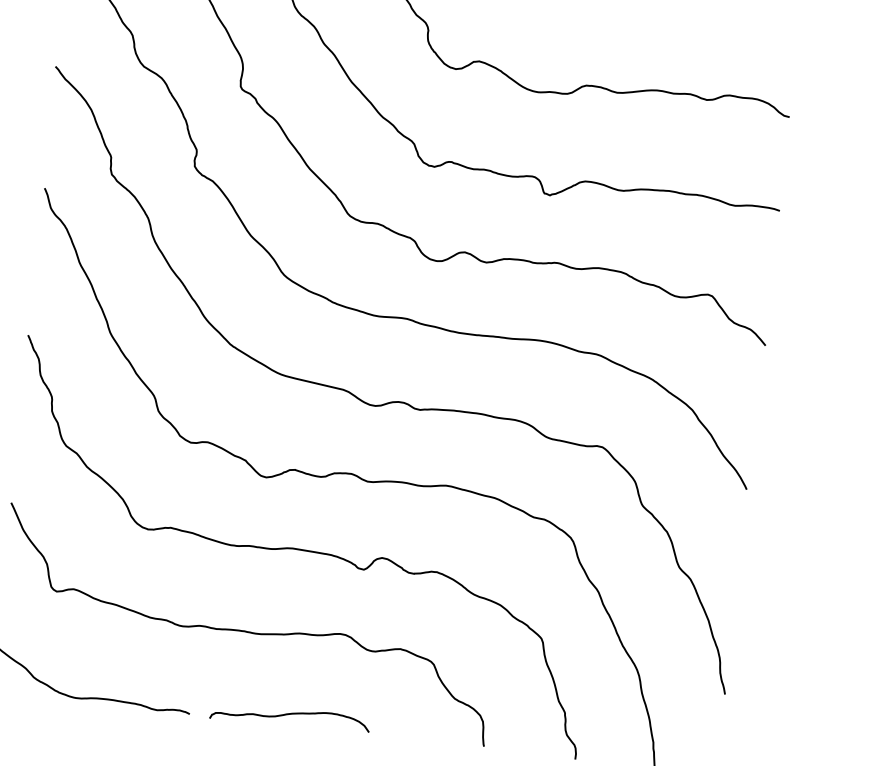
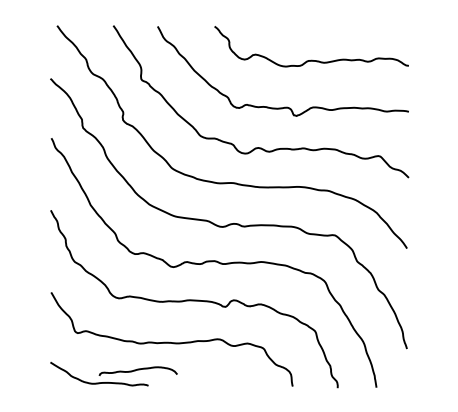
curve: (288, 715) -> (137, 370), moved

